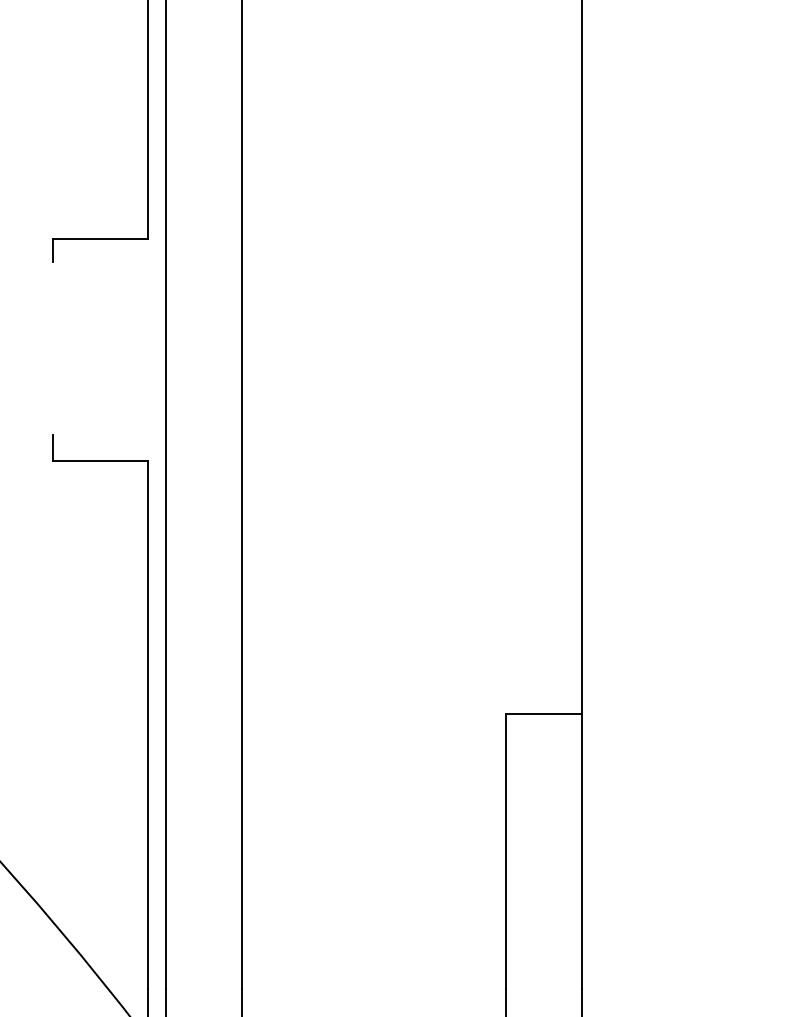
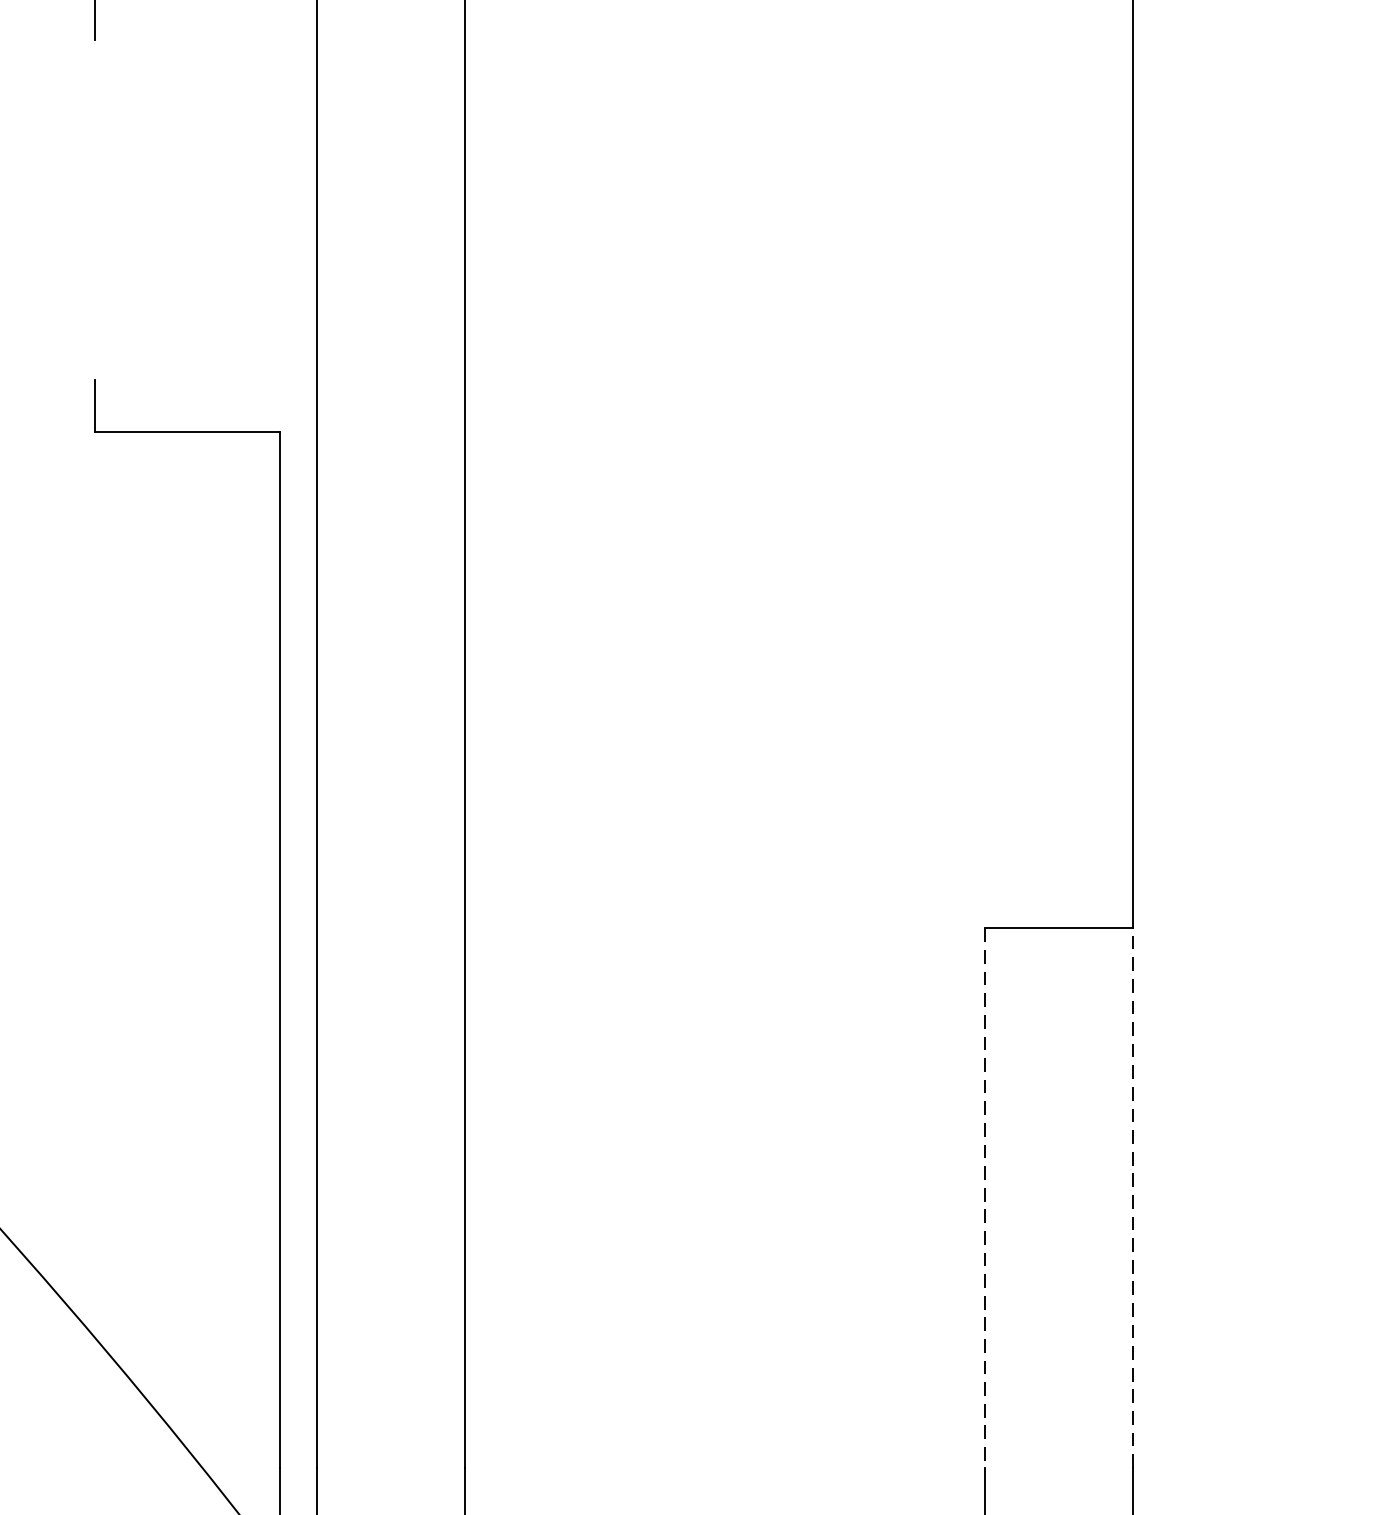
line: (581, 850) -> (1132, 1196), solid -> dashed
line: (506, 851) -> (985, 1198), solid -> dashed

